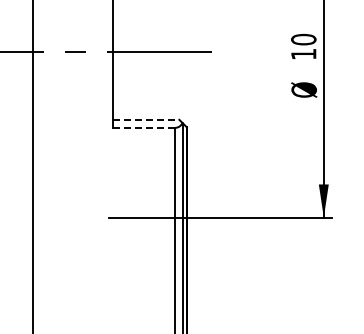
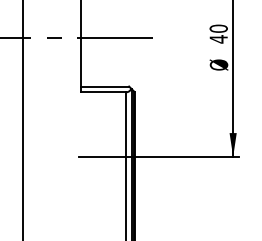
text: (303, 54) -> (218, 39), 10 -> 40
line: (146, 119) -> (105, 86), dashed -> solid
line: (143, 127) -> (103, 92), dashed -> solid

